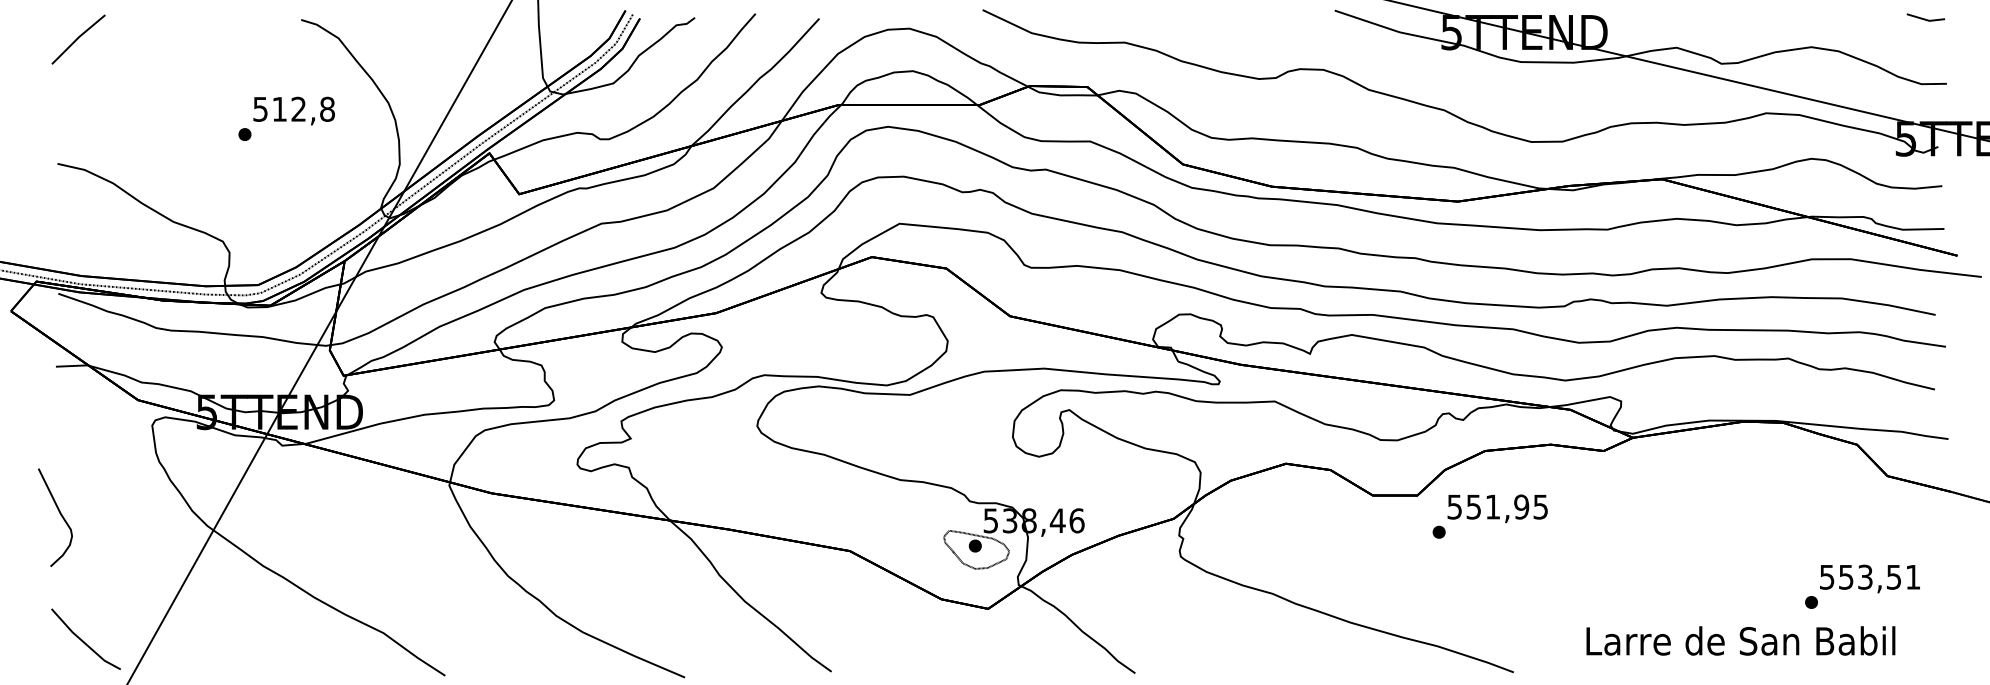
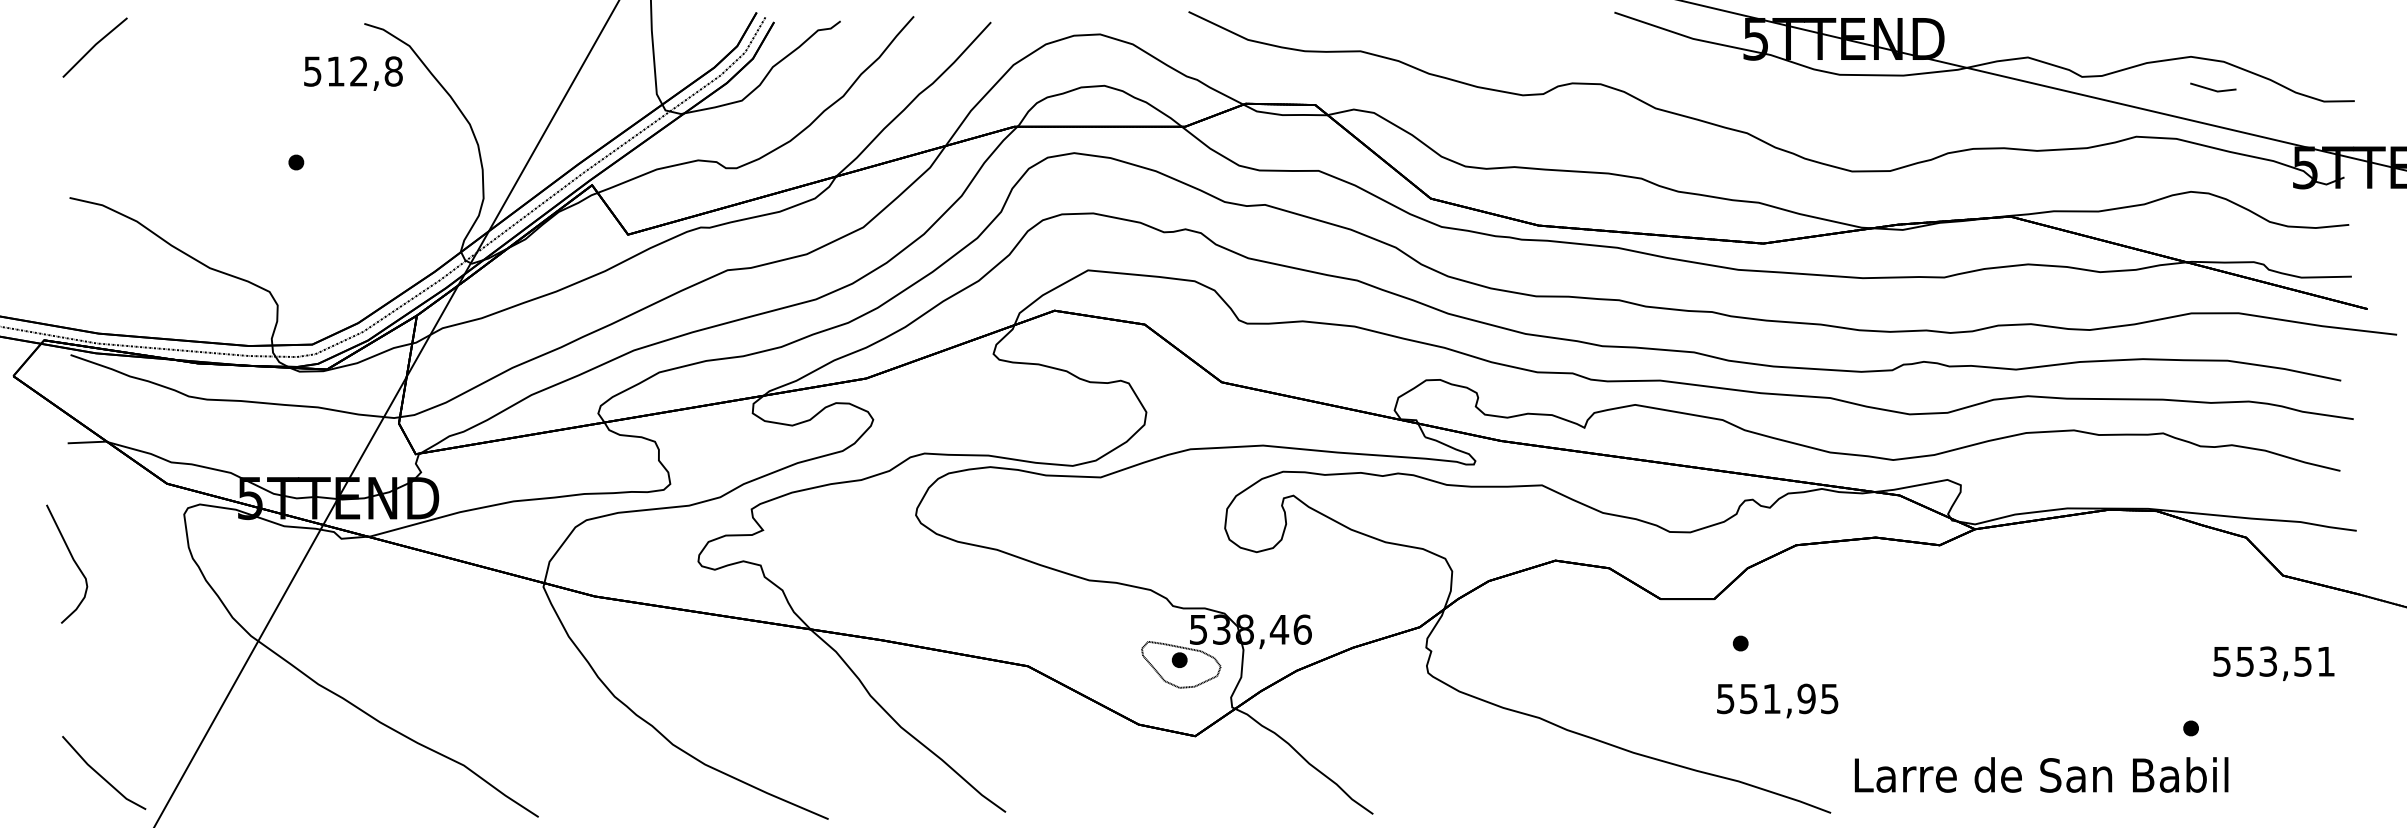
line: (1925, 18) -> (2212, 88), moved
text: (293, 110) -> (352, 72), moved
text: (1497, 508) -> (1777, 700), moved
curve: (60, 515) -> (73, 561), moved
text: (1869, 578) -> (2273, 663), moved
text: (1740, 640) -> (2041, 774), moved

